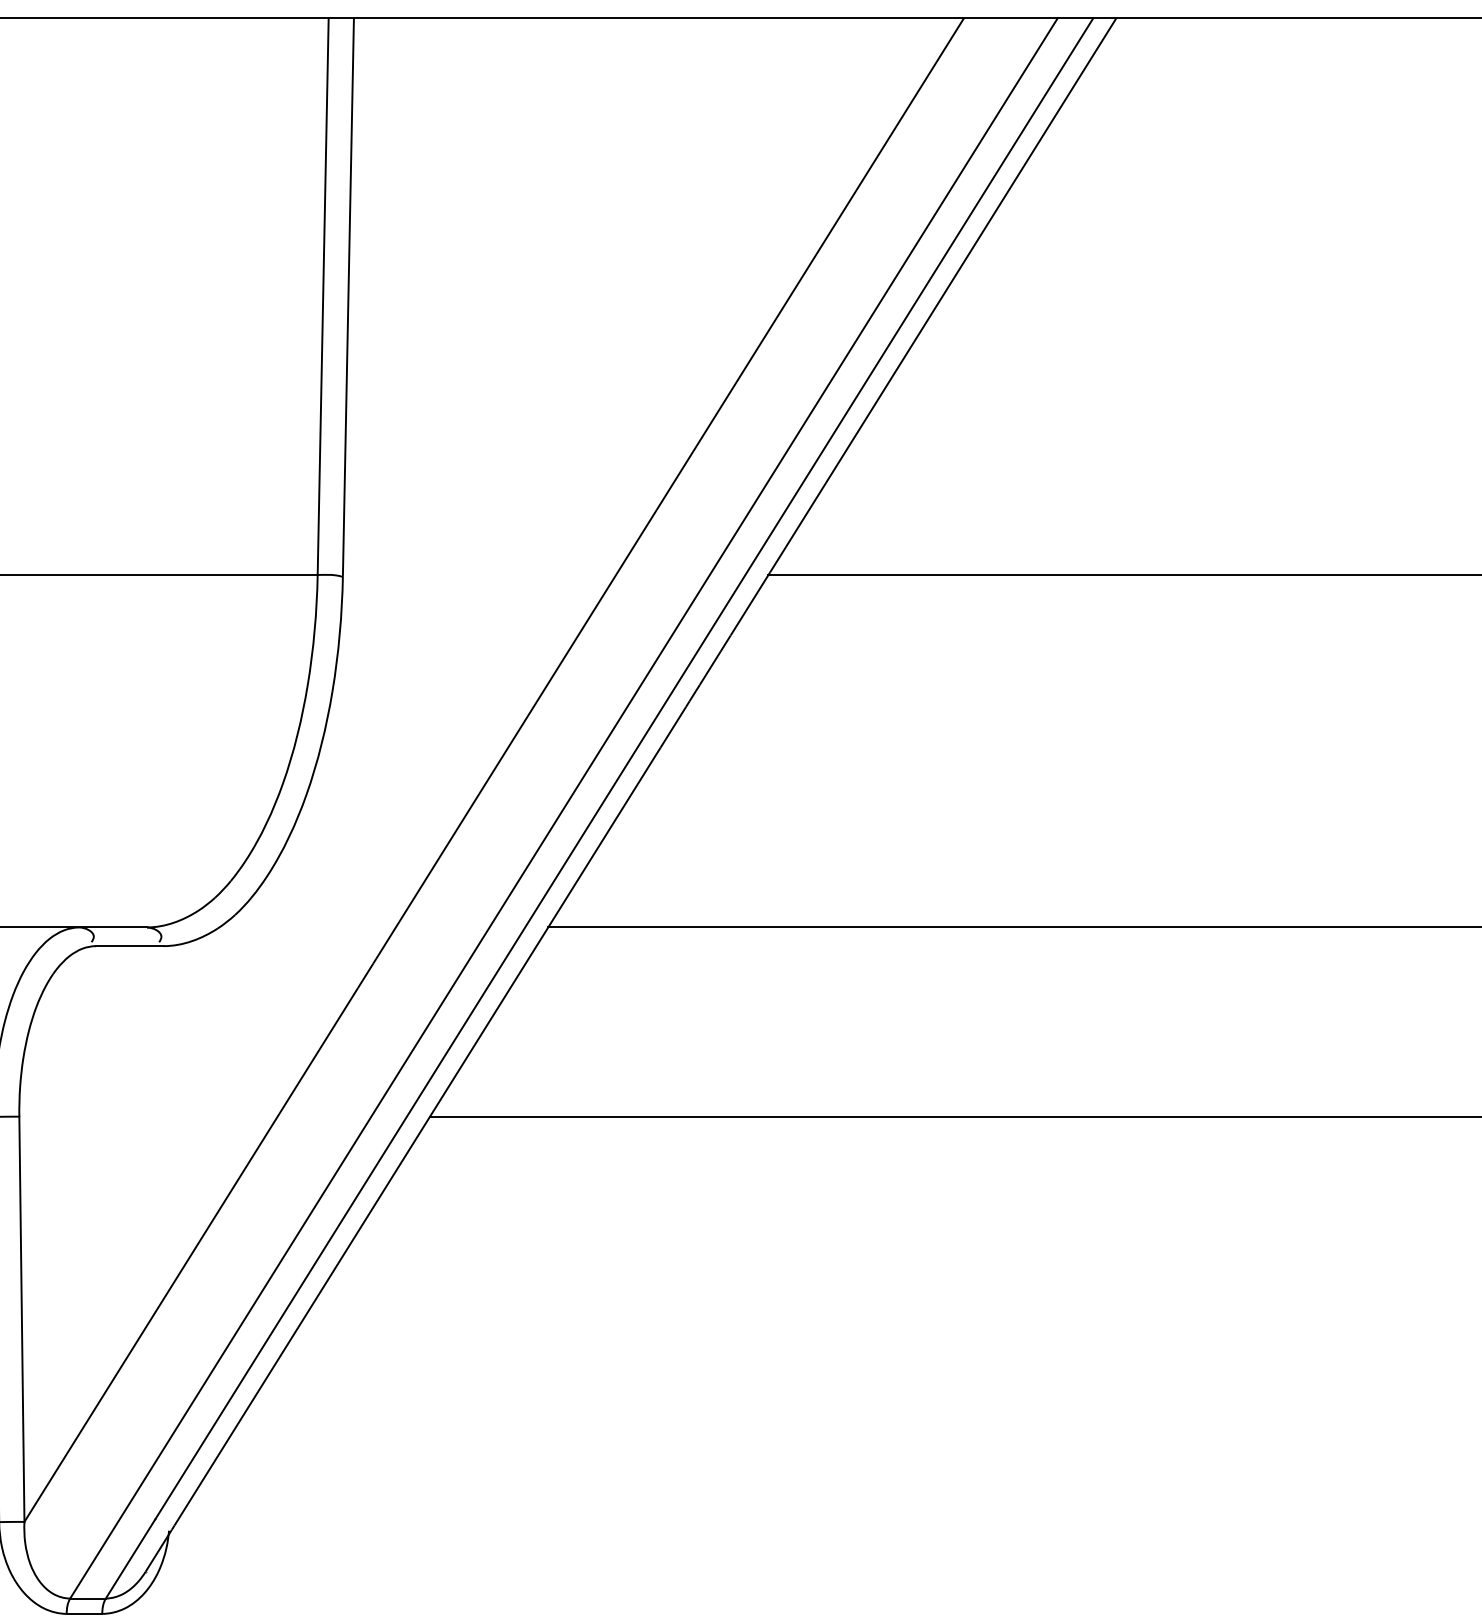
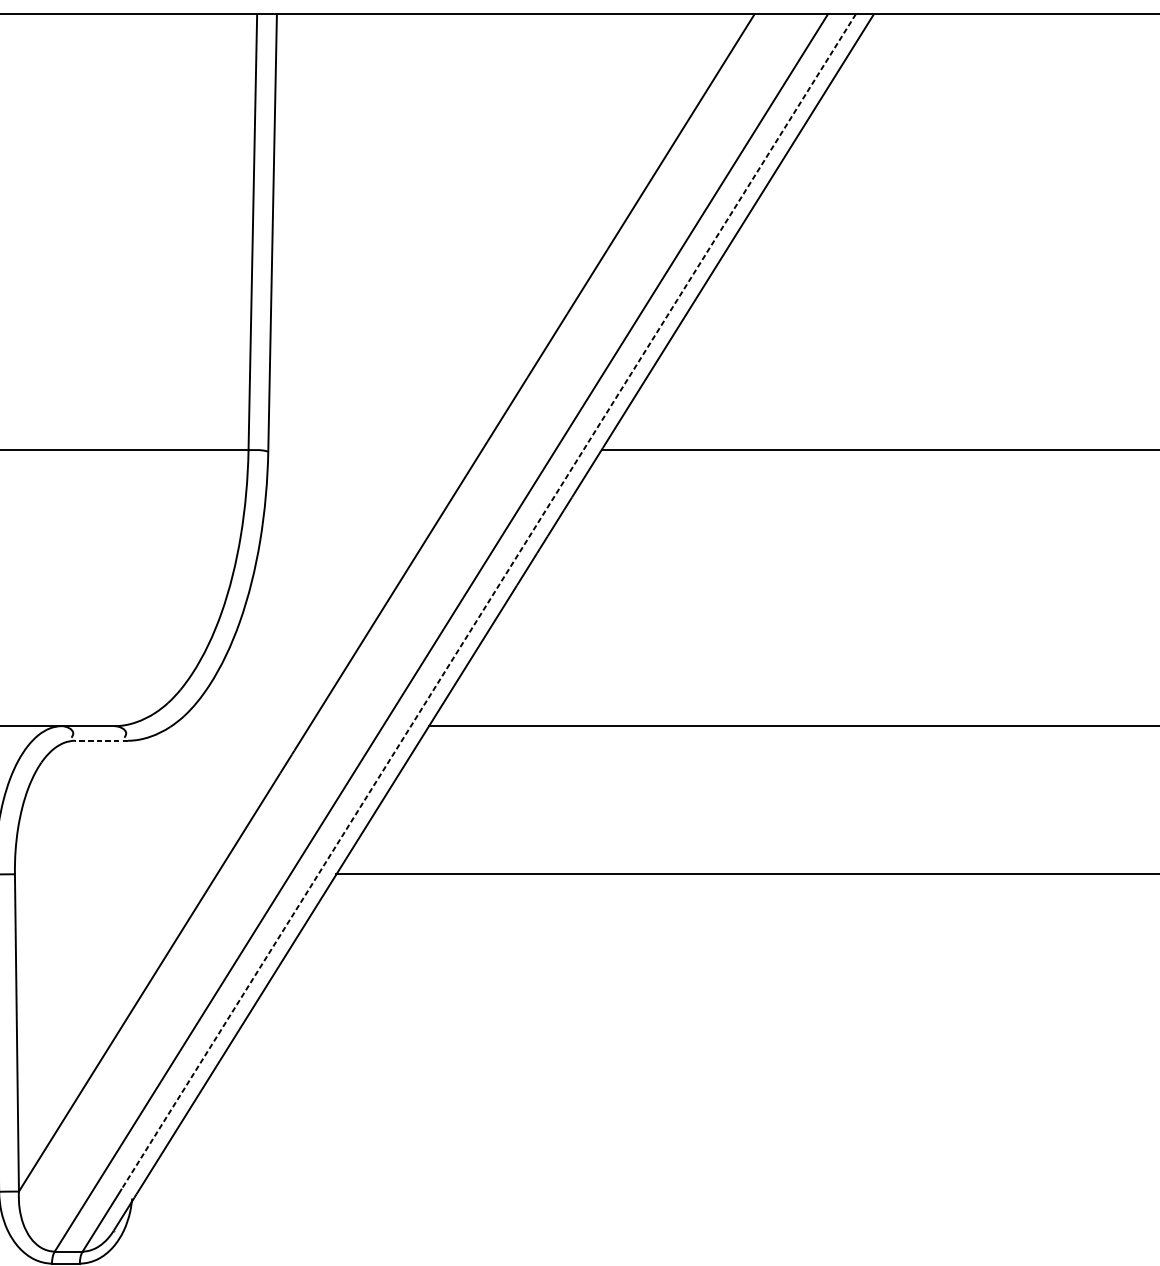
line: (624, 769) -> (488, 602), solid -> dashed
line: (129, 946) -> (101, 741), solid -> dashed

